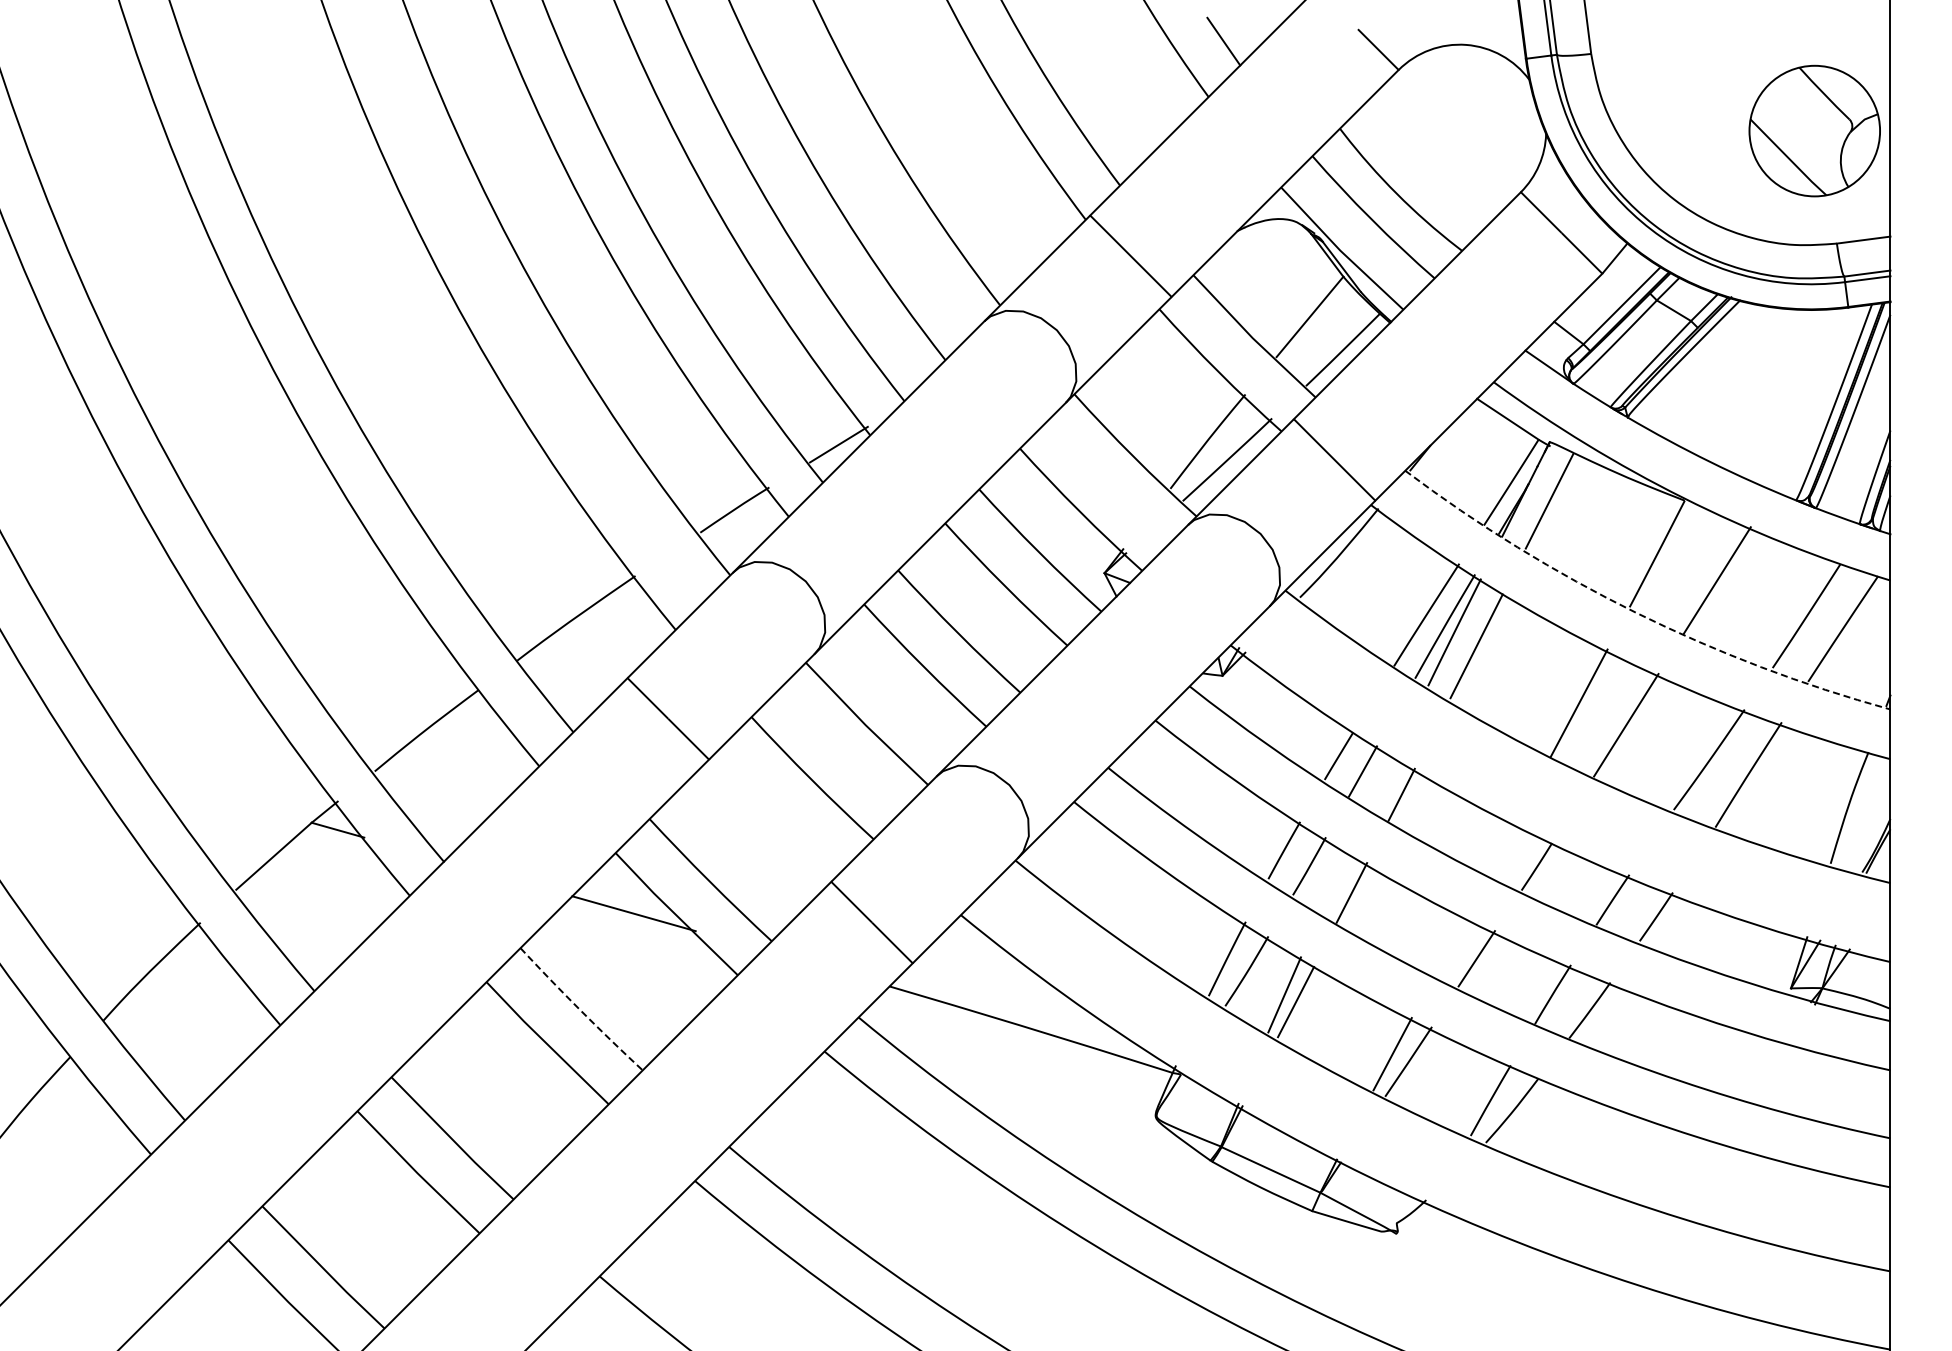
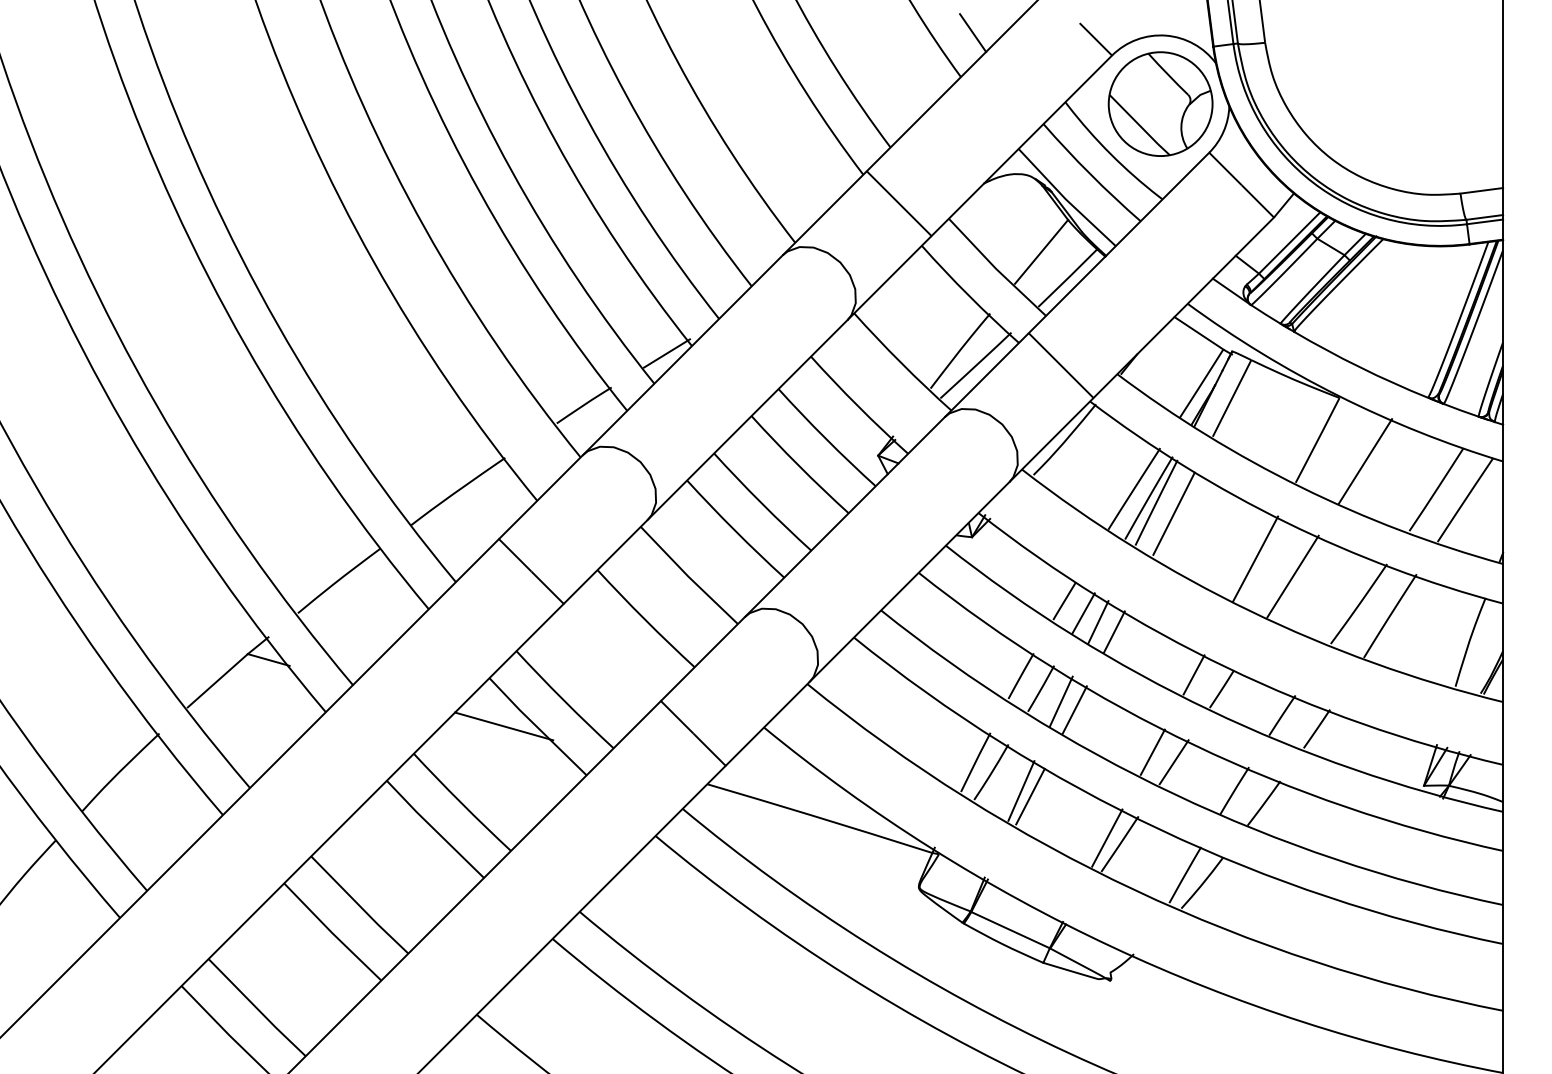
part: (1814, 130) -> (1160, 103), moved
arc: (1636, 613) -> (1301, 487), dashed -> solid
line: (1381, 782) -> (1098, 622), added
line: (1501, 848) -> (1193, 674), added
line: (1334, 882) -> (1061, 701), added
line: (1449, 945) -> (1152, 751), added
arc: (580, 1010) -> (461, 803), dashed -> solid

